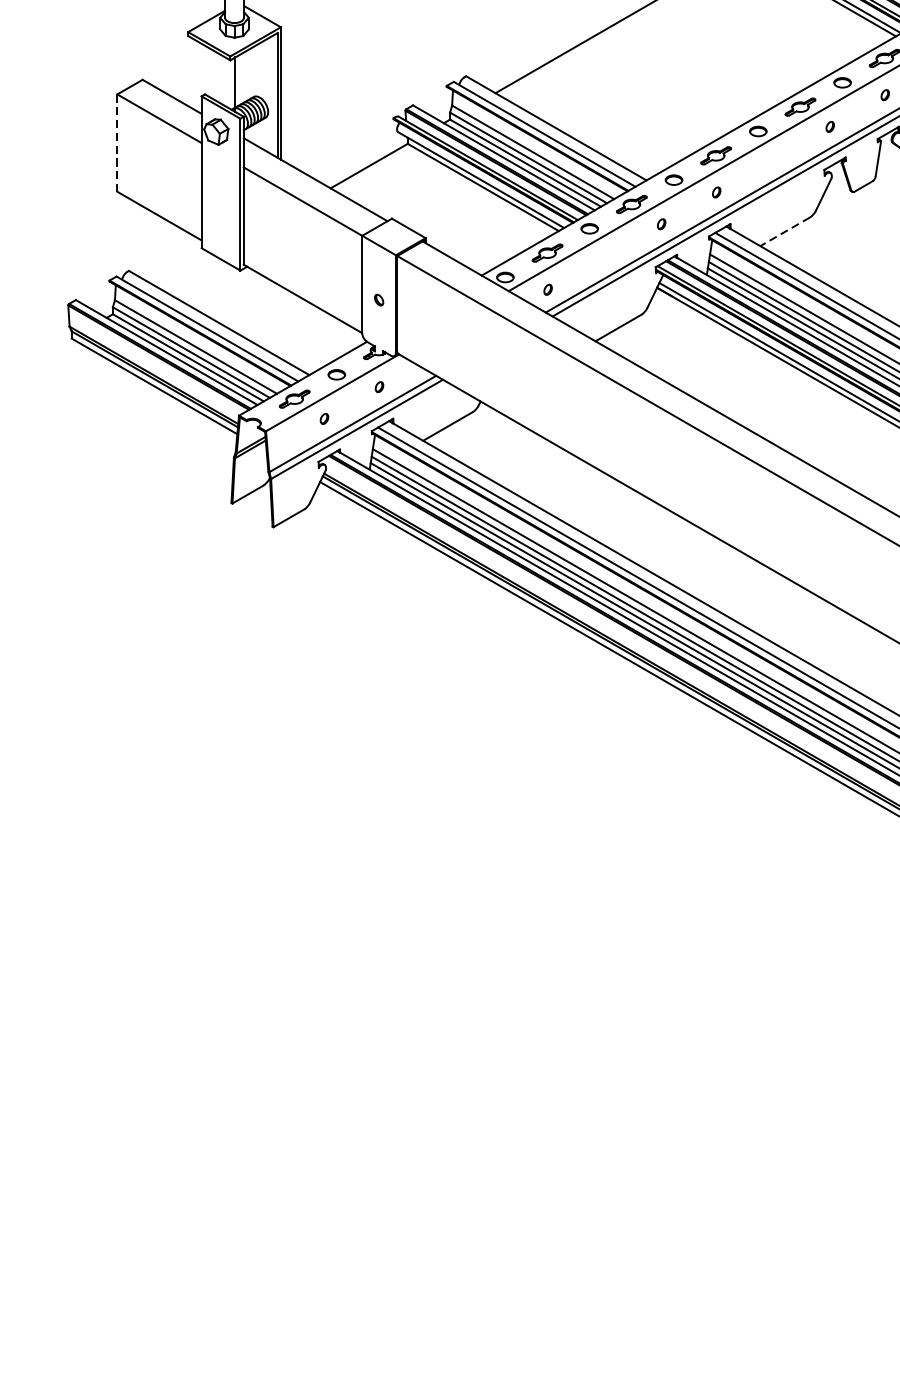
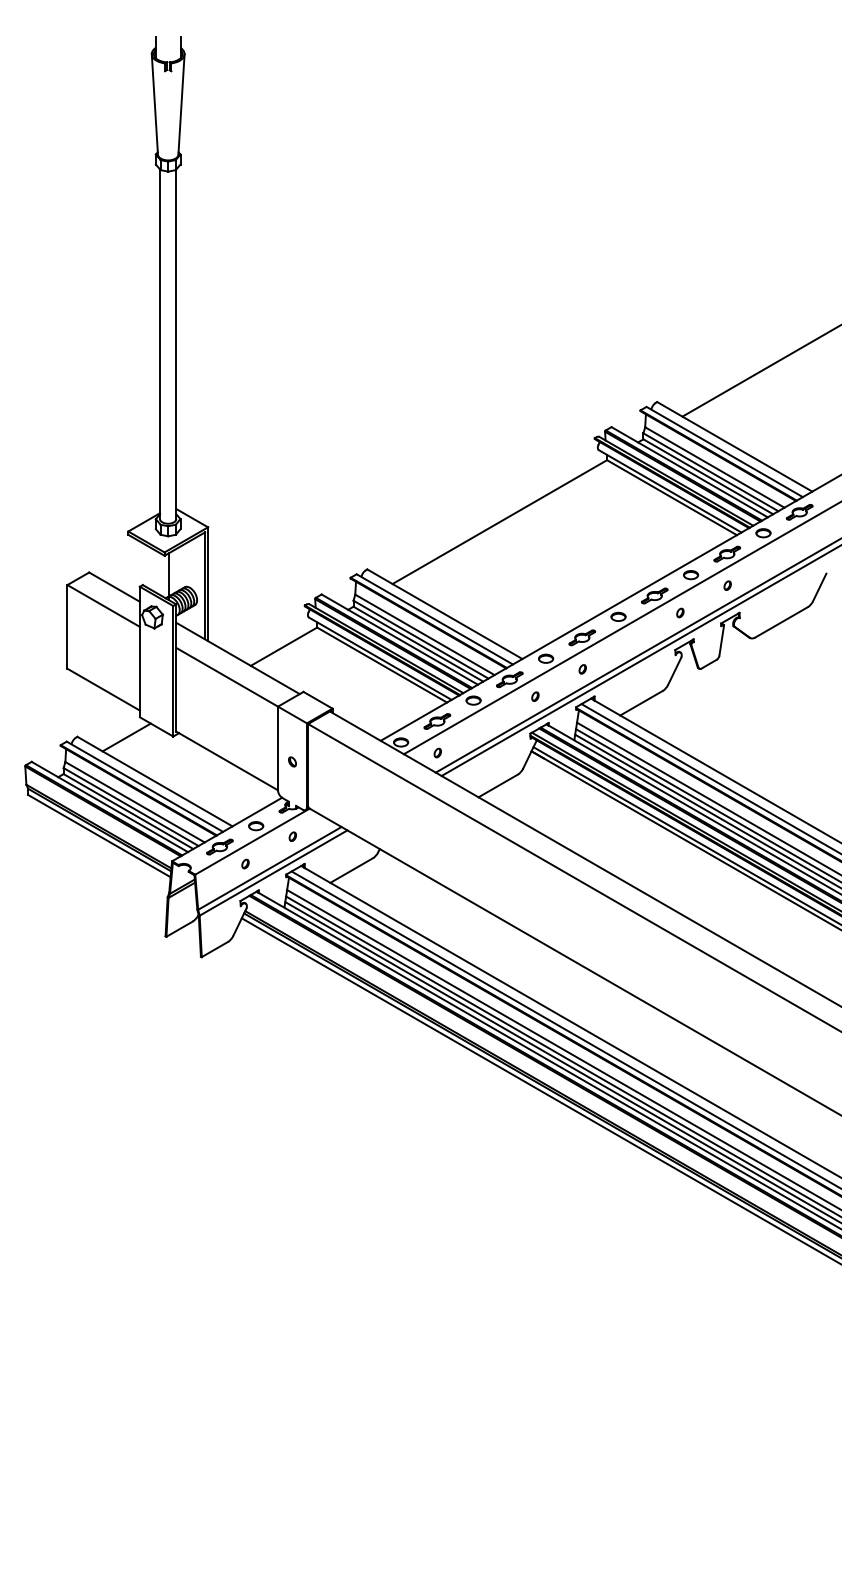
line: (117, 142) -> (67, 626), dashed -> solid
line: (785, 232) -> (641, 703), dashed -> solid
line: (186, 271) -> (126, 737), added

